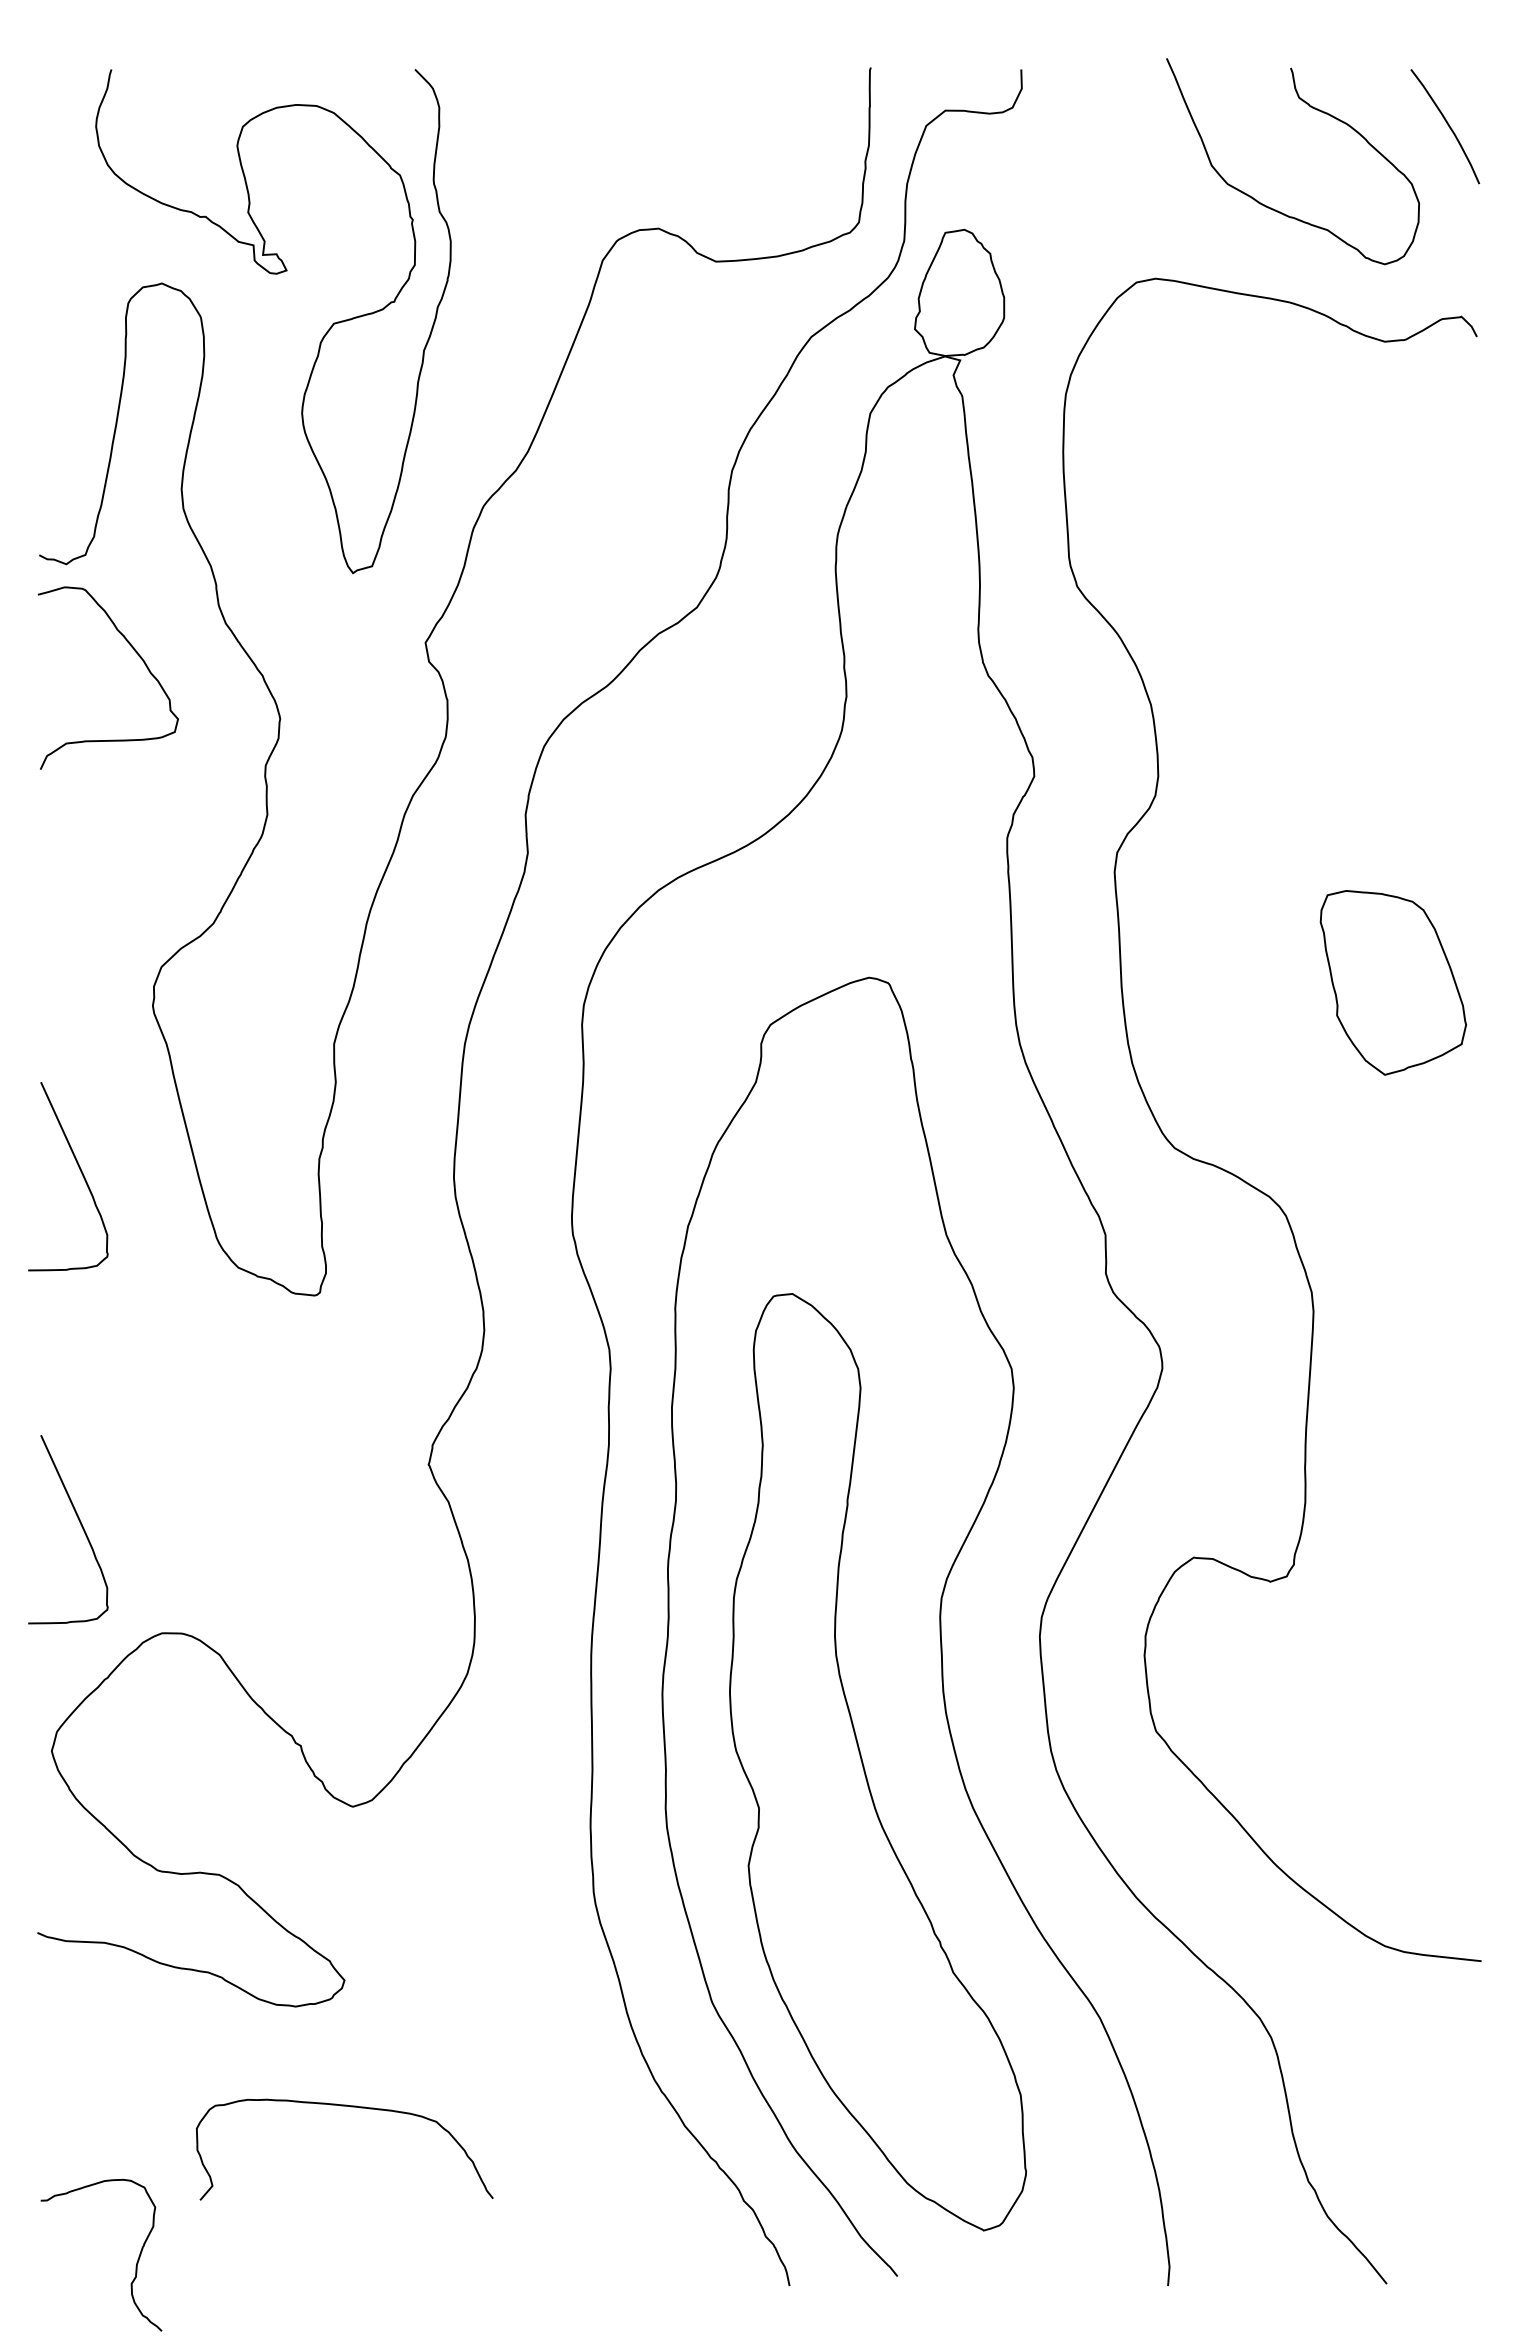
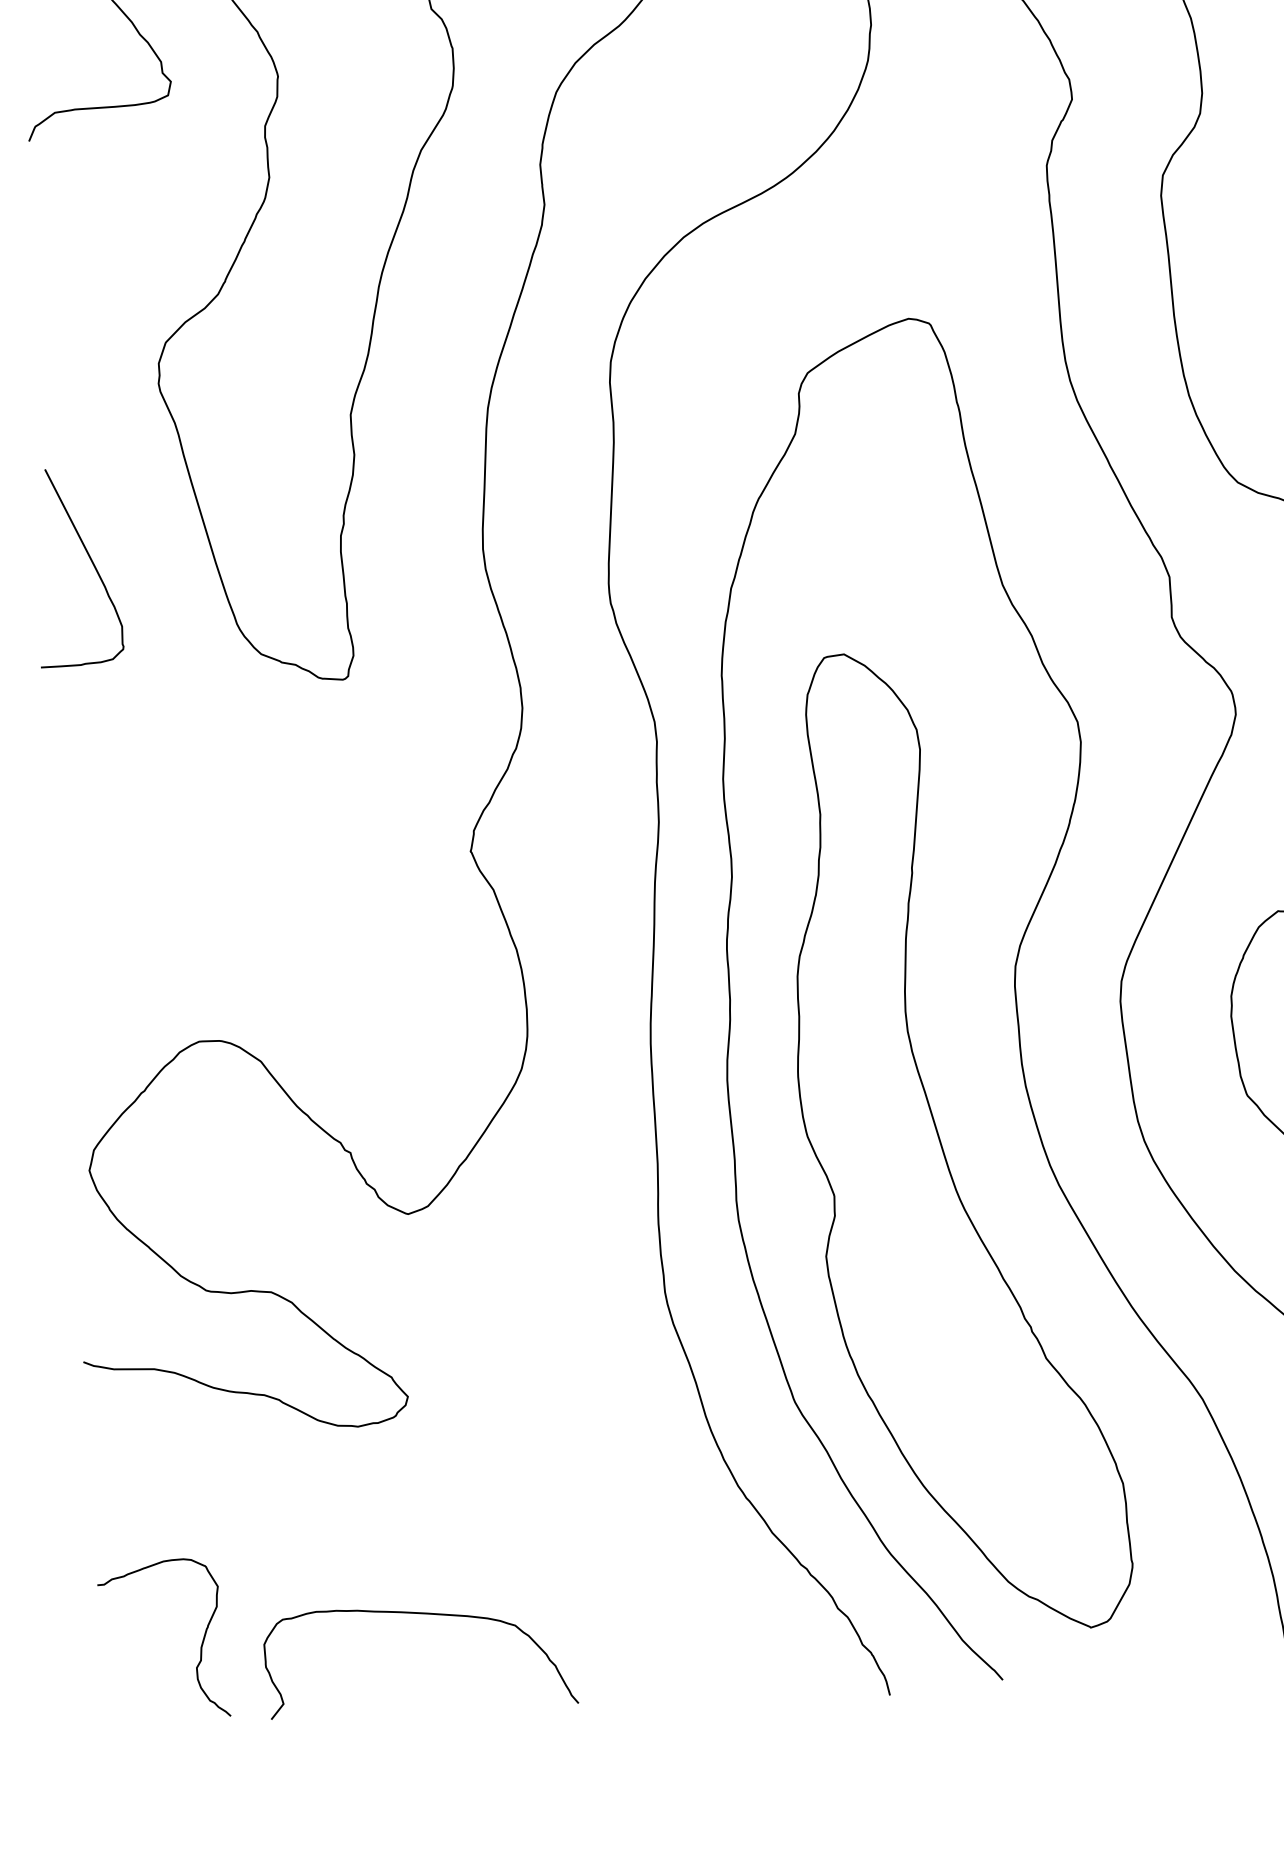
curve: (80, 1524) -> (108, 931), removed
curve: (351, 2107) -> (425, 1614), moved
curve: (136, 2262) -> (200, 1645), moved

